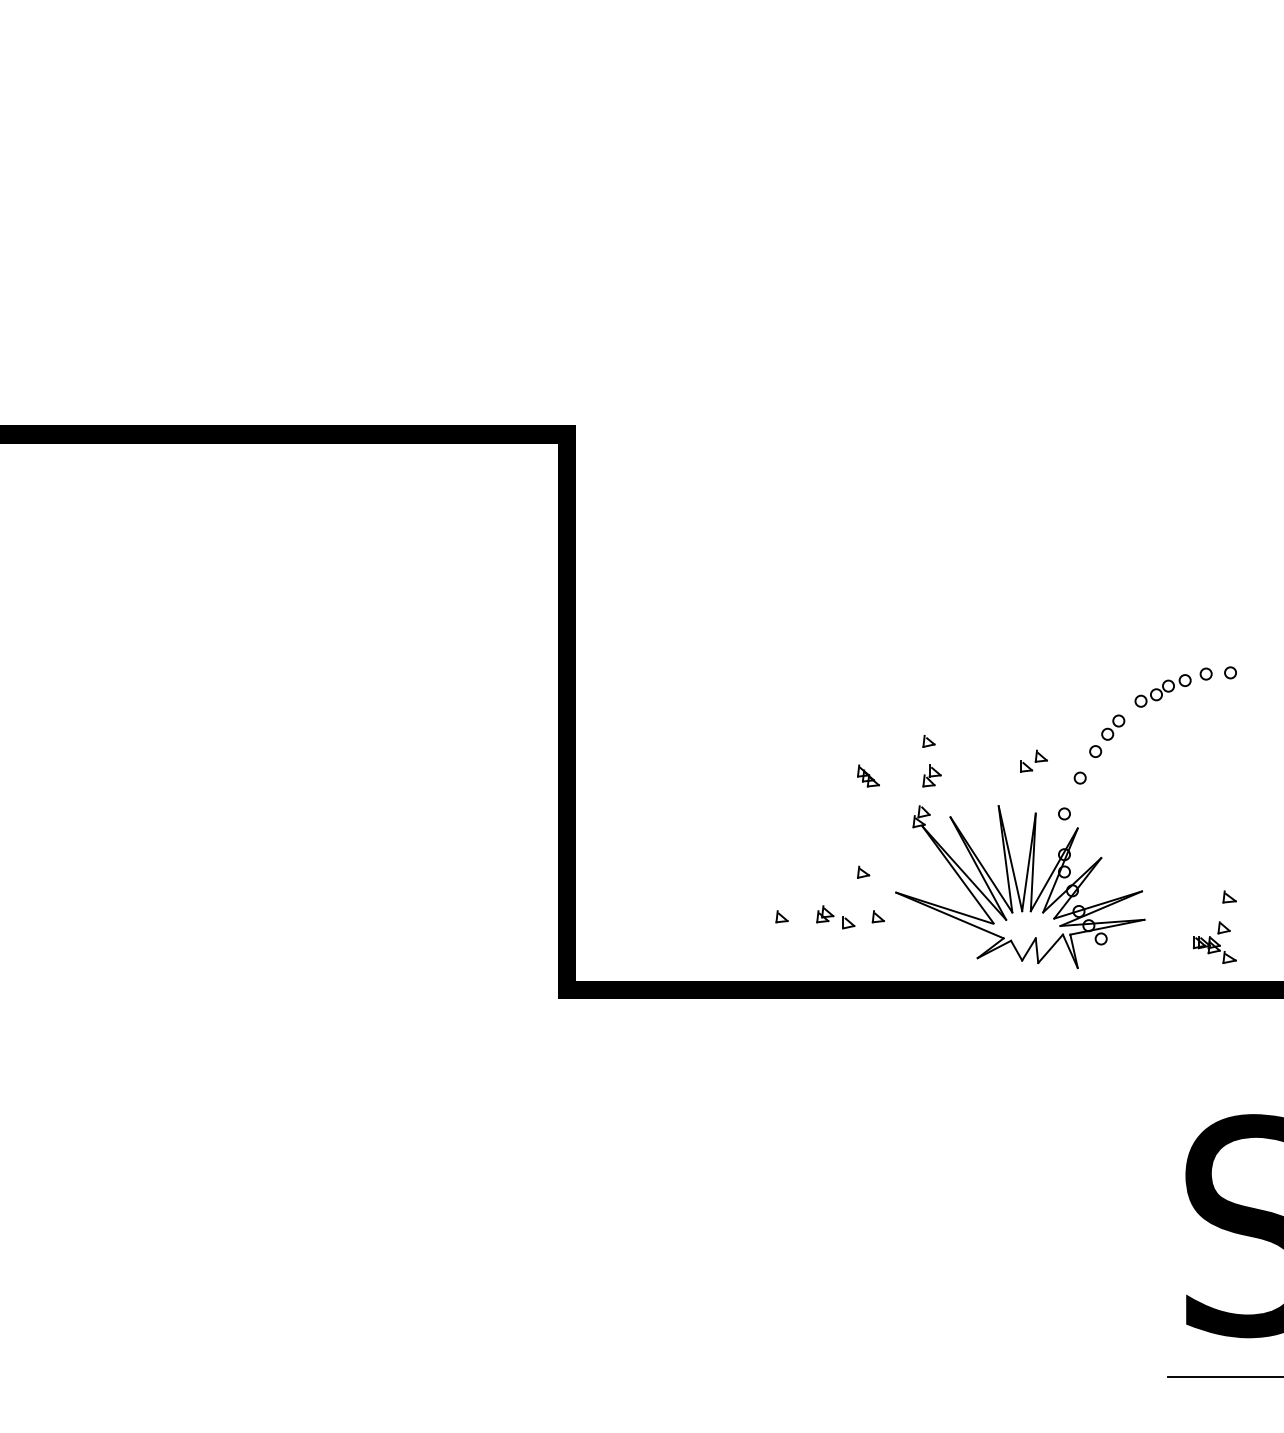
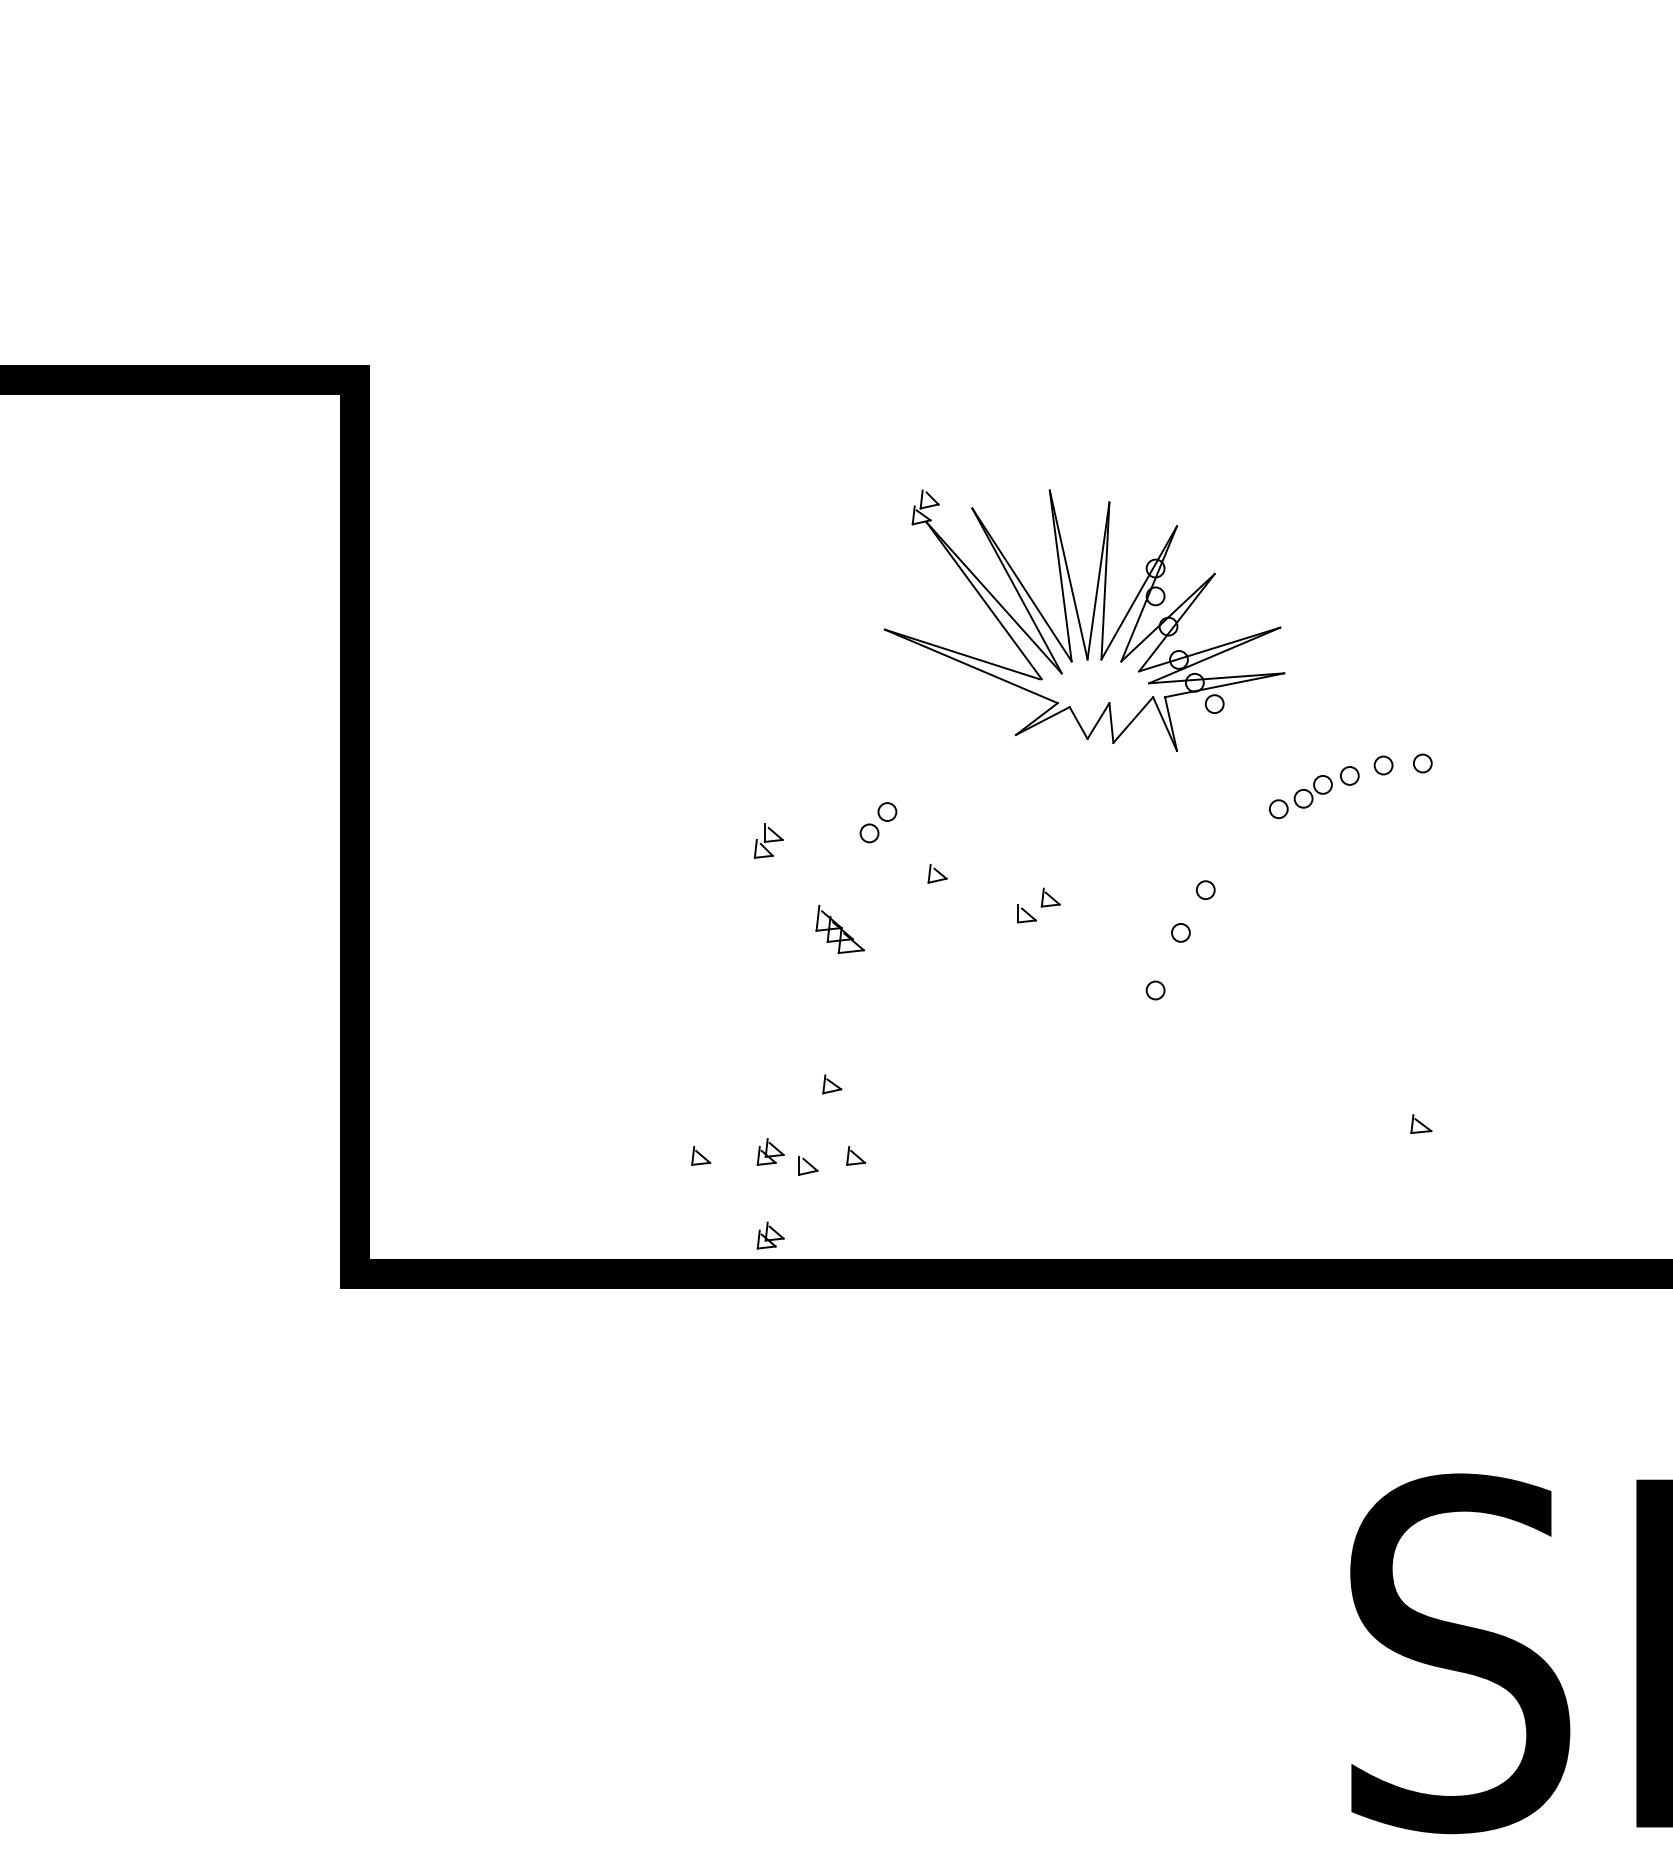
part: (1113, 727) -> (878, 822), moved
part: (1033, 760) -> (1038, 904), moved
part: (868, 775) -> (840, 928), size x1.4
part: (931, 775) -> (767, 840), moved
part: (1020, 887) -> (1084, 621), moved
part: (1214, 942) -> (1396, 1197), removed
part: (825, 966) -> (771, 1235), added

